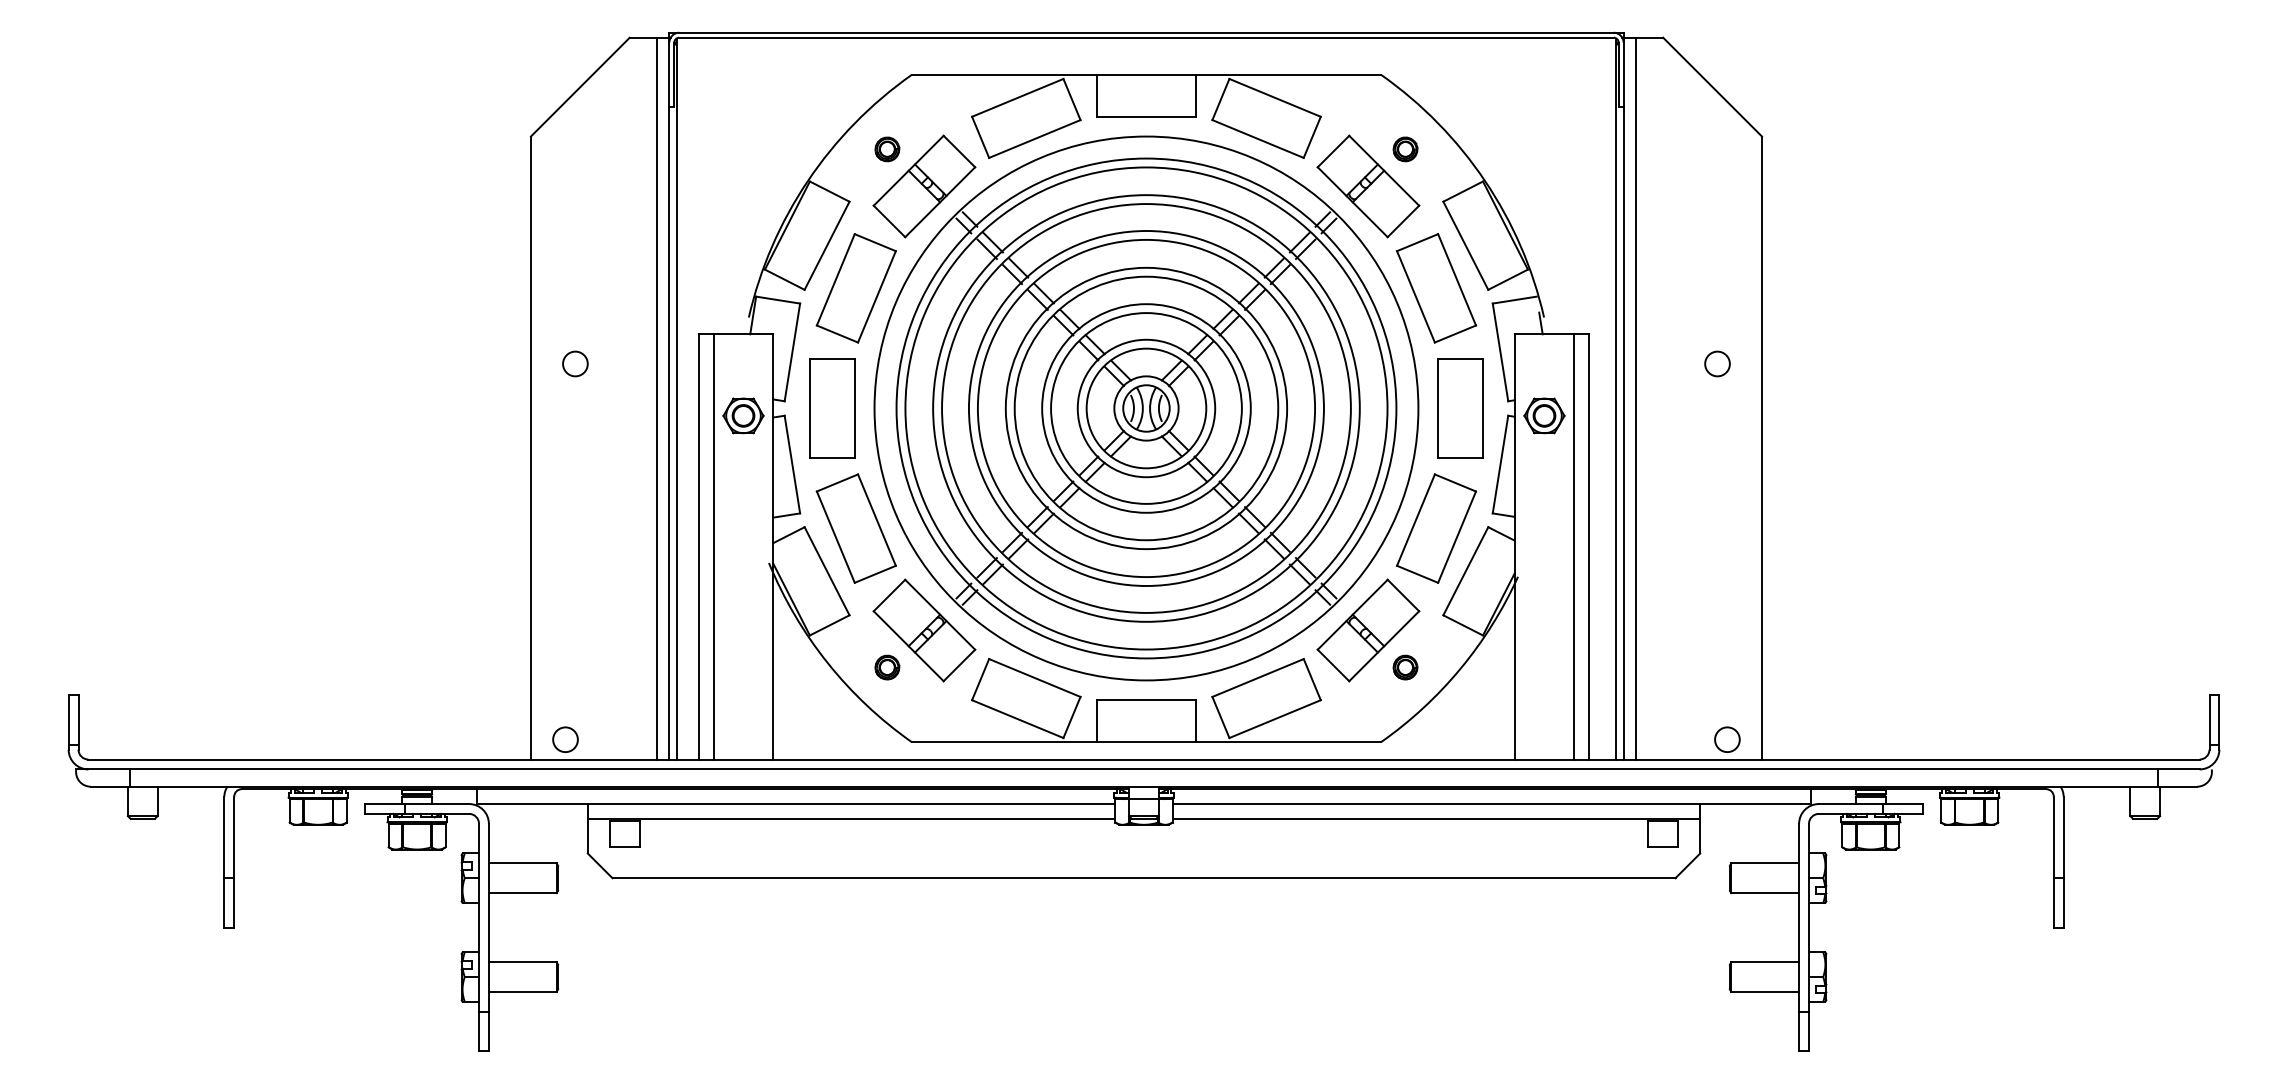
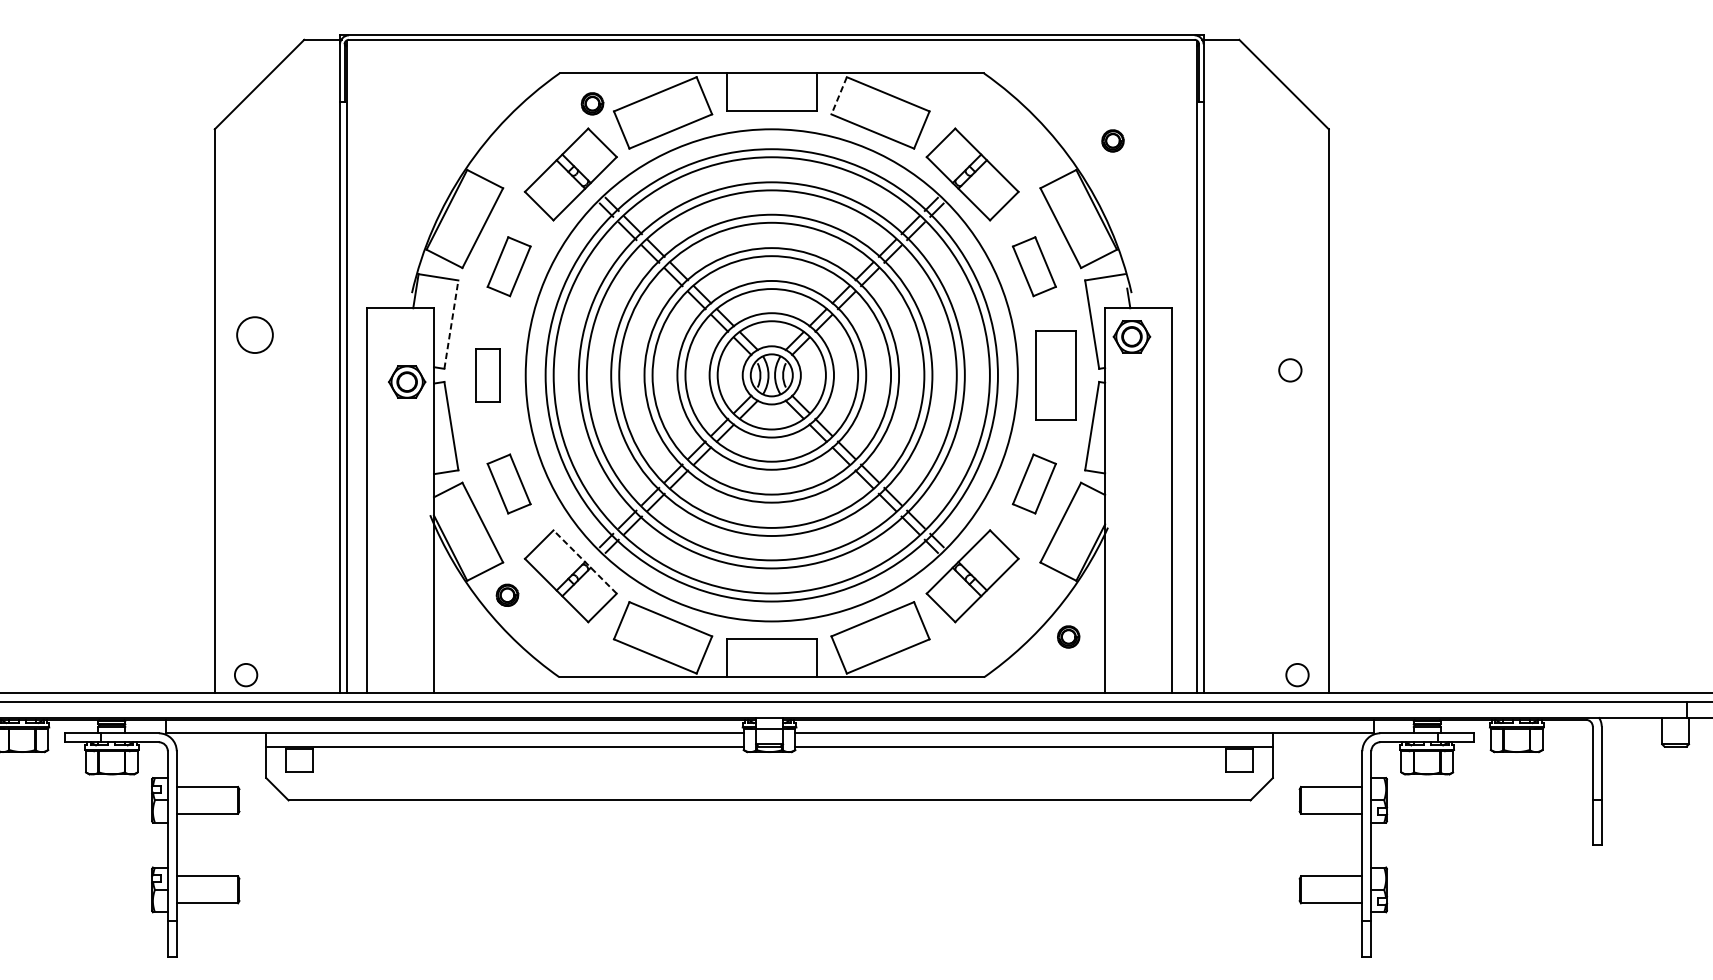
line: (1220, 99) -> (838, 95), solid -> dashed
part: (887, 149) -> (592, 103), moved
part: (1405, 149) -> (1112, 141), moved
part: (855, 288) -> (508, 266), size x0.6
part: (1436, 288) -> (1034, 266), size x0.6
line: (792, 351) -> (451, 323), solid -> dashed
circle: (575, 363) -> (255, 334), size x1.6
circle: (1717, 363) -> (1290, 369), moved
line: (657, 398) -> (329, 366), removed
line: (1635, 398) -> (1214, 366), removed
part: (832, 408) -> (487, 375), size x0.6
part: (1544, 415) -> (1131, 336), moved
part: (855, 528) -> (508, 483), size x0.6
part: (1436, 528) -> (1034, 483), size x0.6
line: (713, 546) -> (380, 500), removed
line: (1574, 546) -> (1159, 500), removed
line: (939, 614) -> (584, 561), solid -> dashed
part: (887, 667) -> (507, 595), moved
part: (1405, 667) -> (1068, 636), moved

